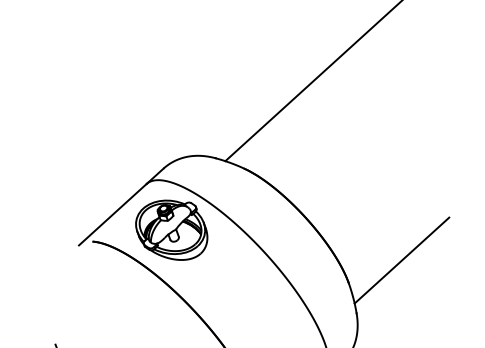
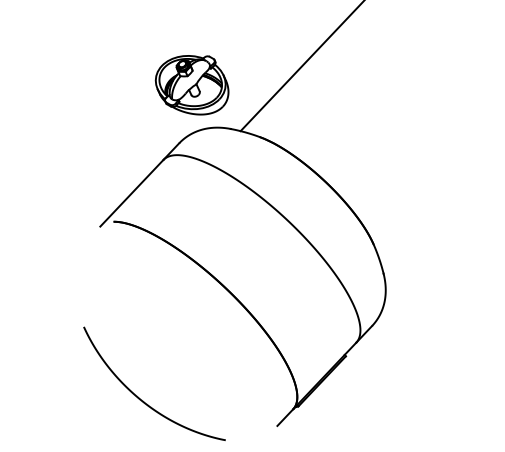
part: (171, 230) -> (191, 85), moved
line: (401, 260) -> (424, 217), removed

